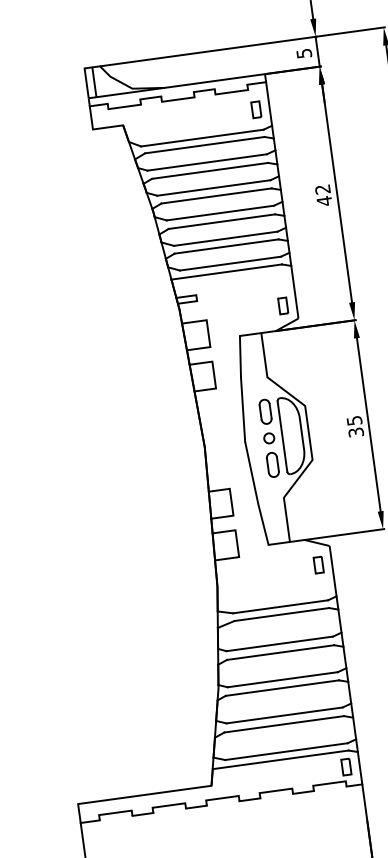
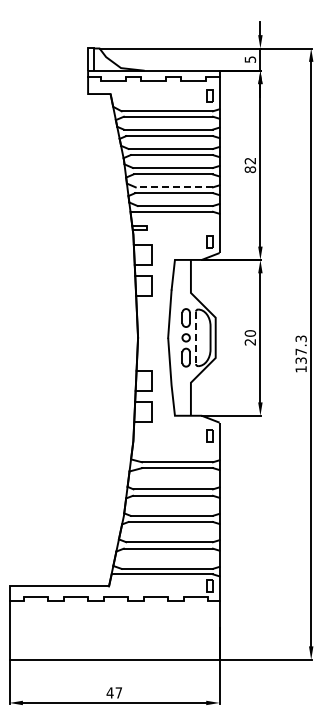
text: (324, 200) -> (250, 169), 42 -> 82
line: (226, 238) -> (174, 187), solid -> dashed
text: (355, 426) -> (250, 337), 35 -> 20
line: (283, 437) -> (196, 338), solid -> dashed

